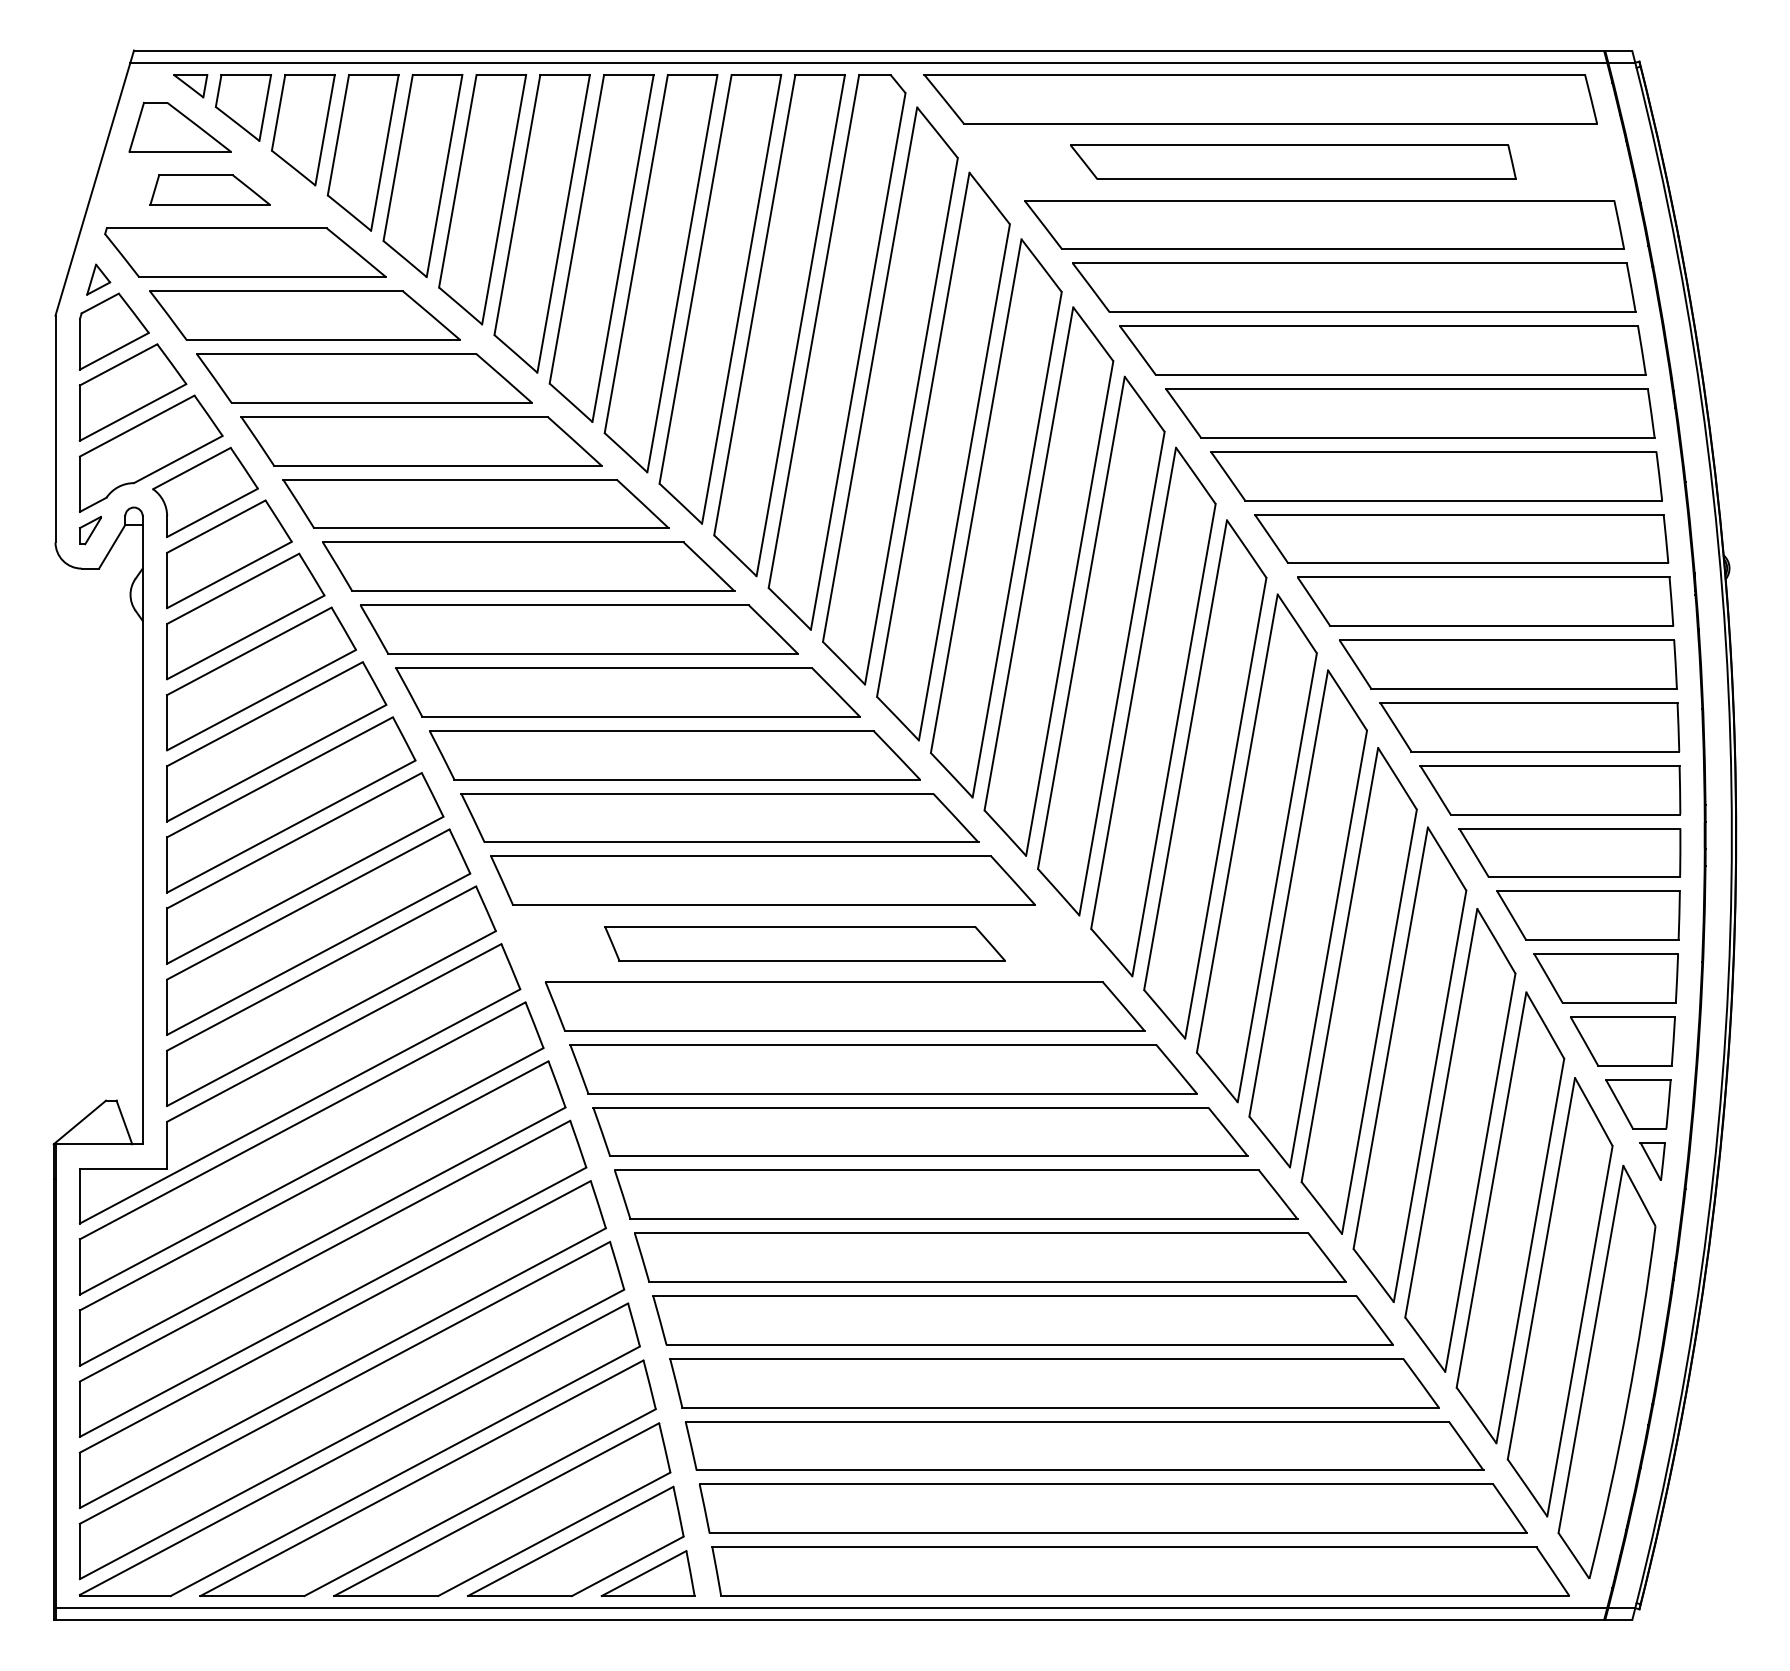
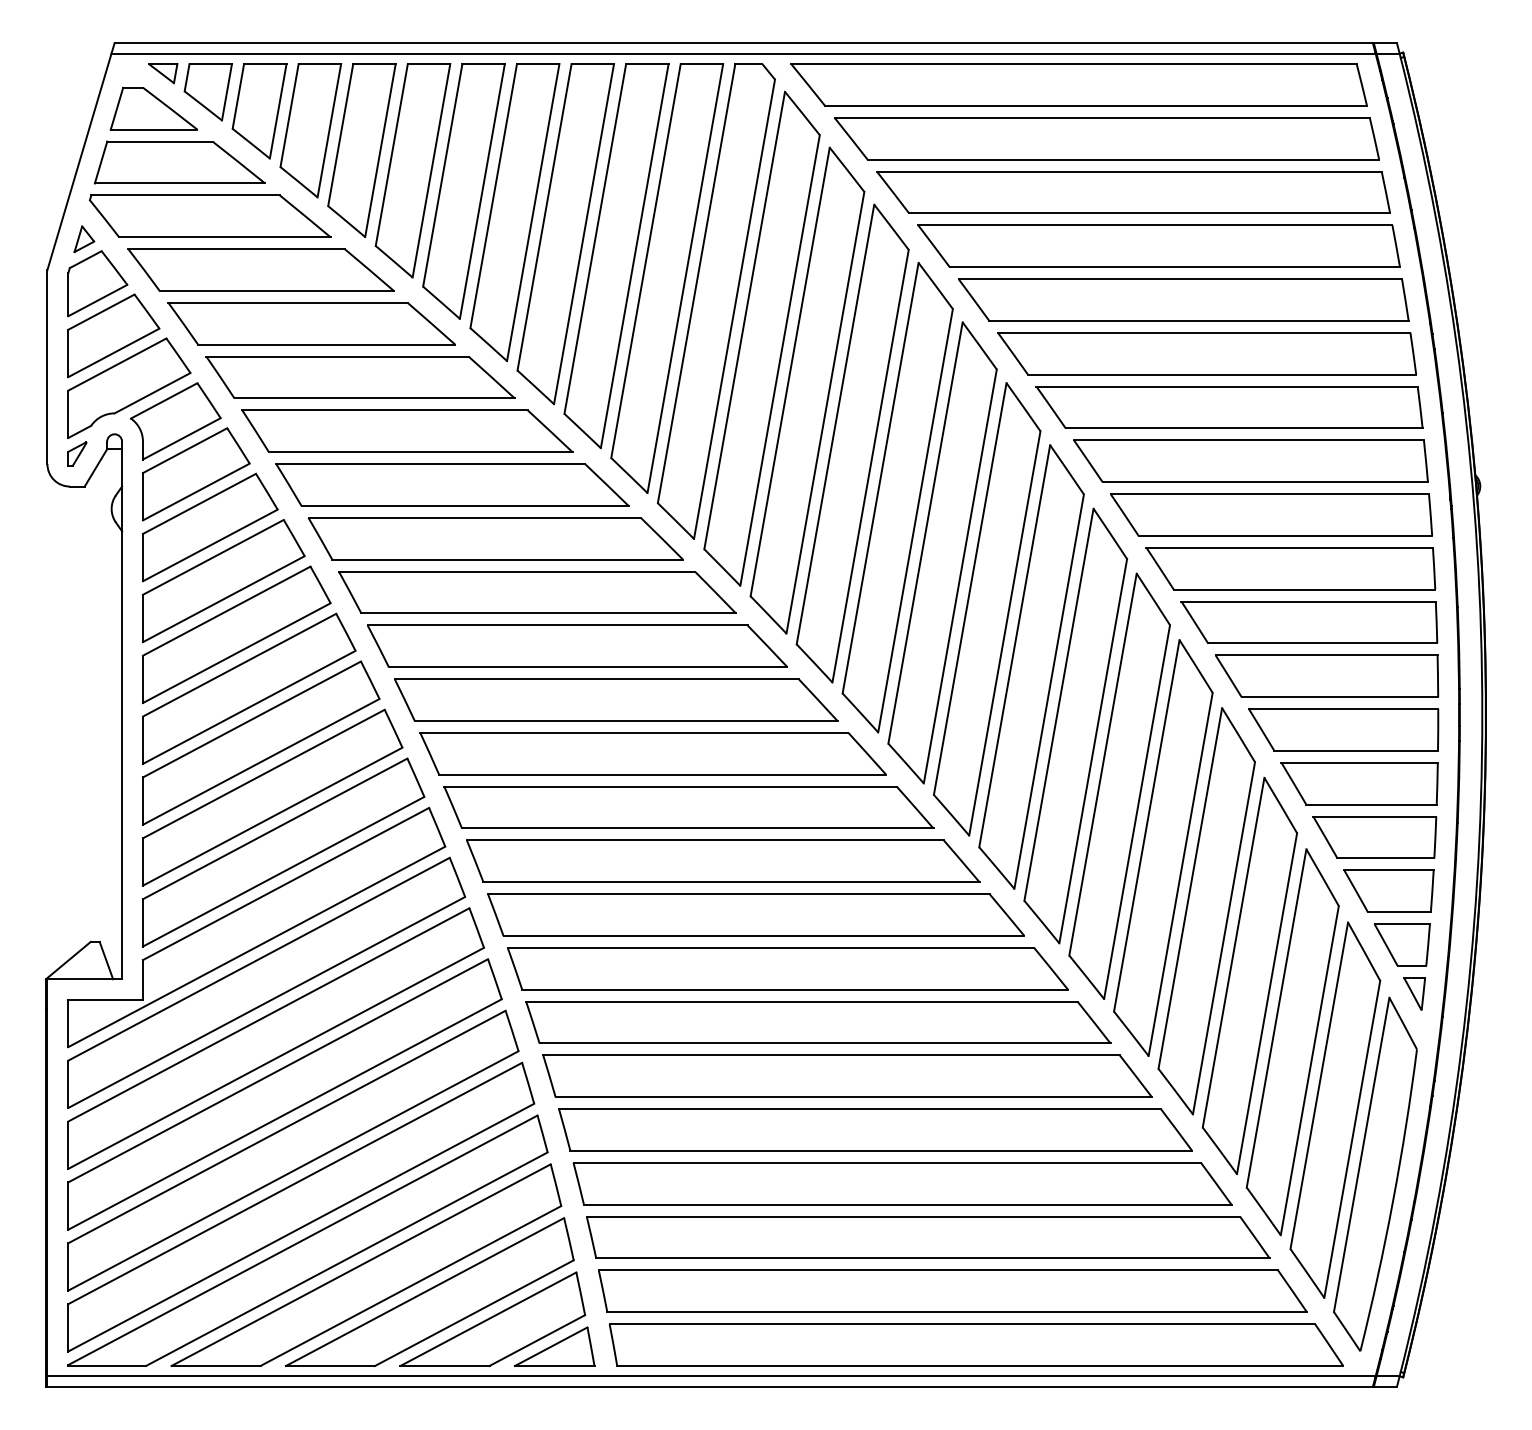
part: (1292, 161) -> (1106, 138), size x1.43
part: (209, 190) -> (179, 162), size x1.67
part: (804, 943) -> (688, 807), size x1.43

